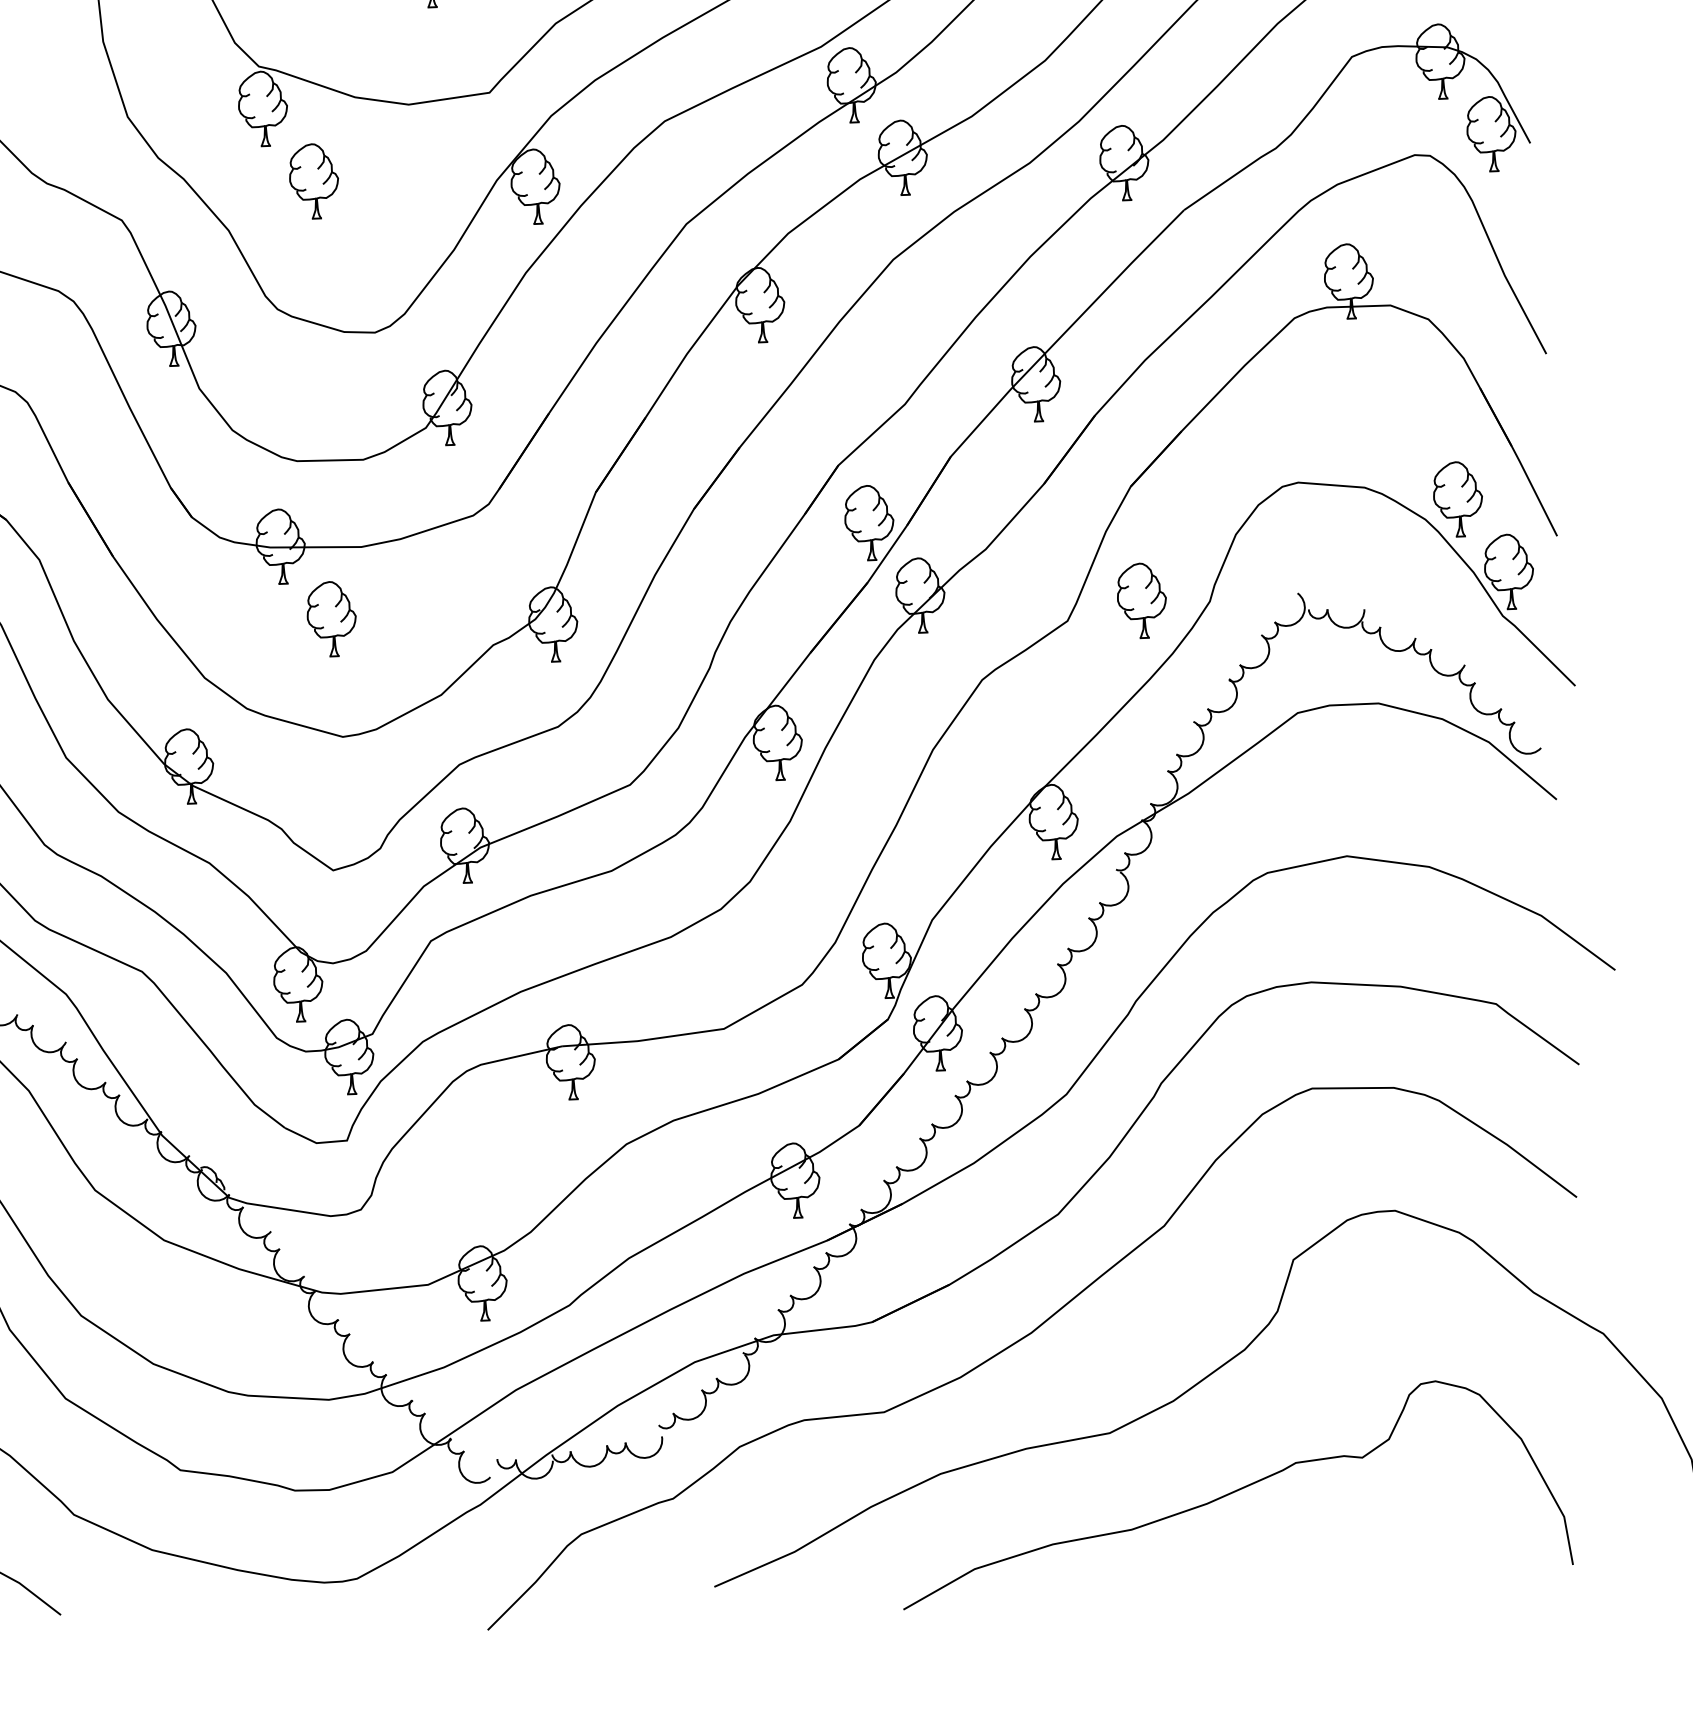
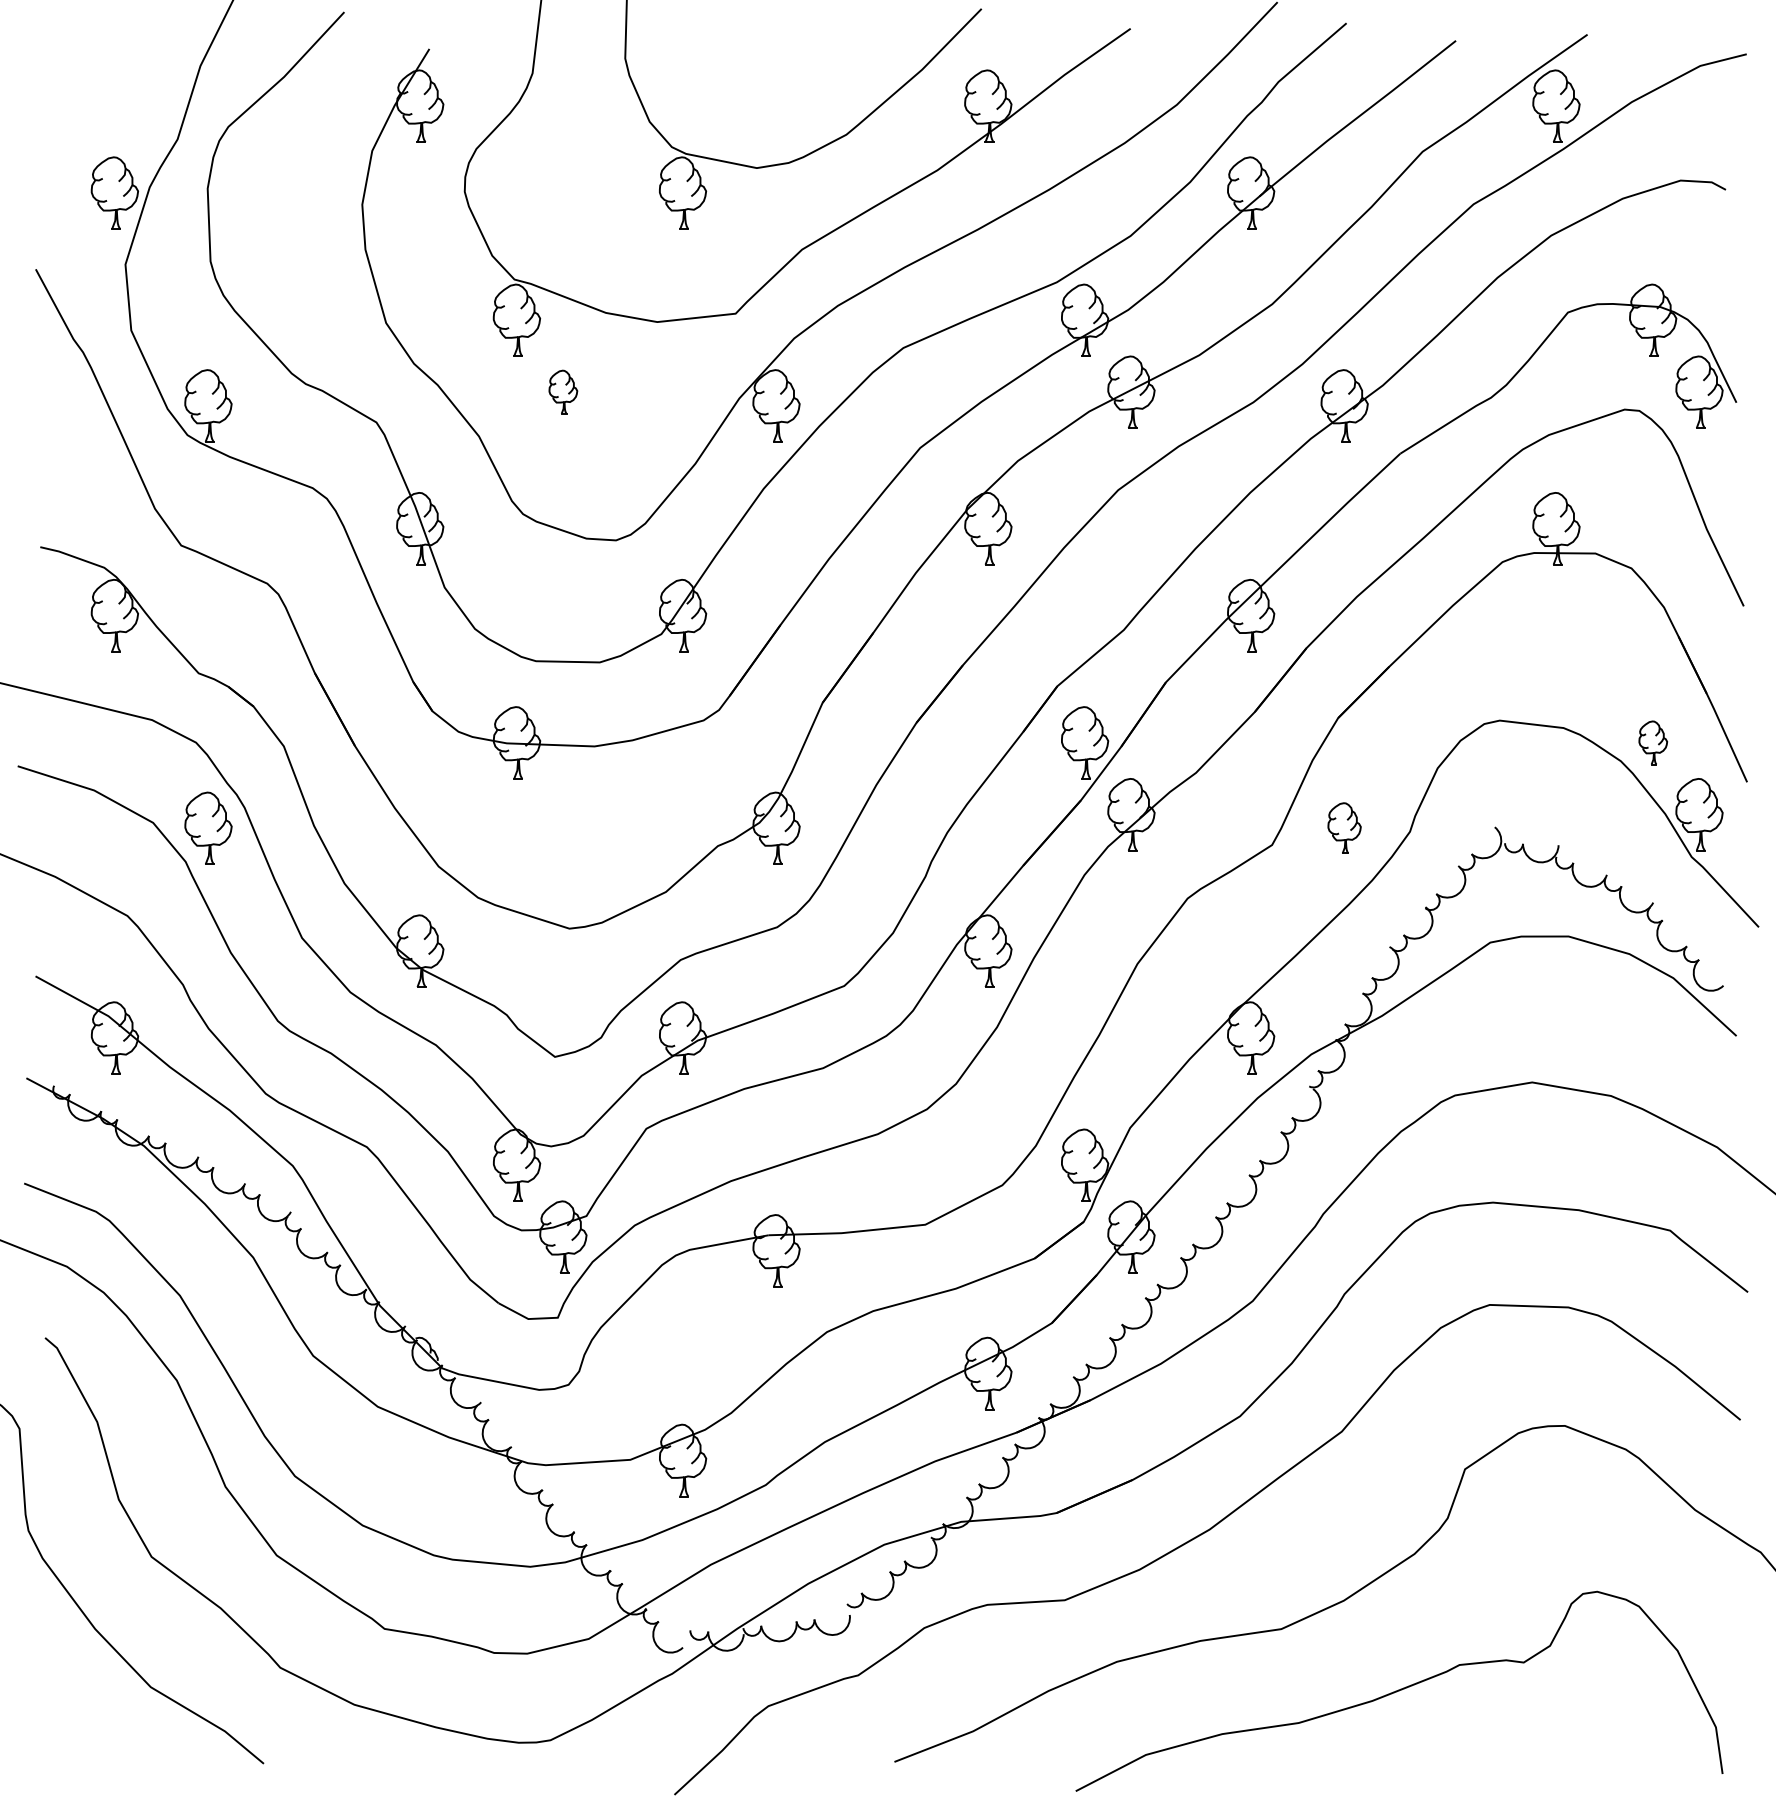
part: (314, 180) -> (563, 391), size x0.6
part: (1458, 498) -> (1653, 742), size x0.6
part: (1141, 599) -> (1344, 827), size x0.7
part: (331, 618) -> (563, 814), removed

